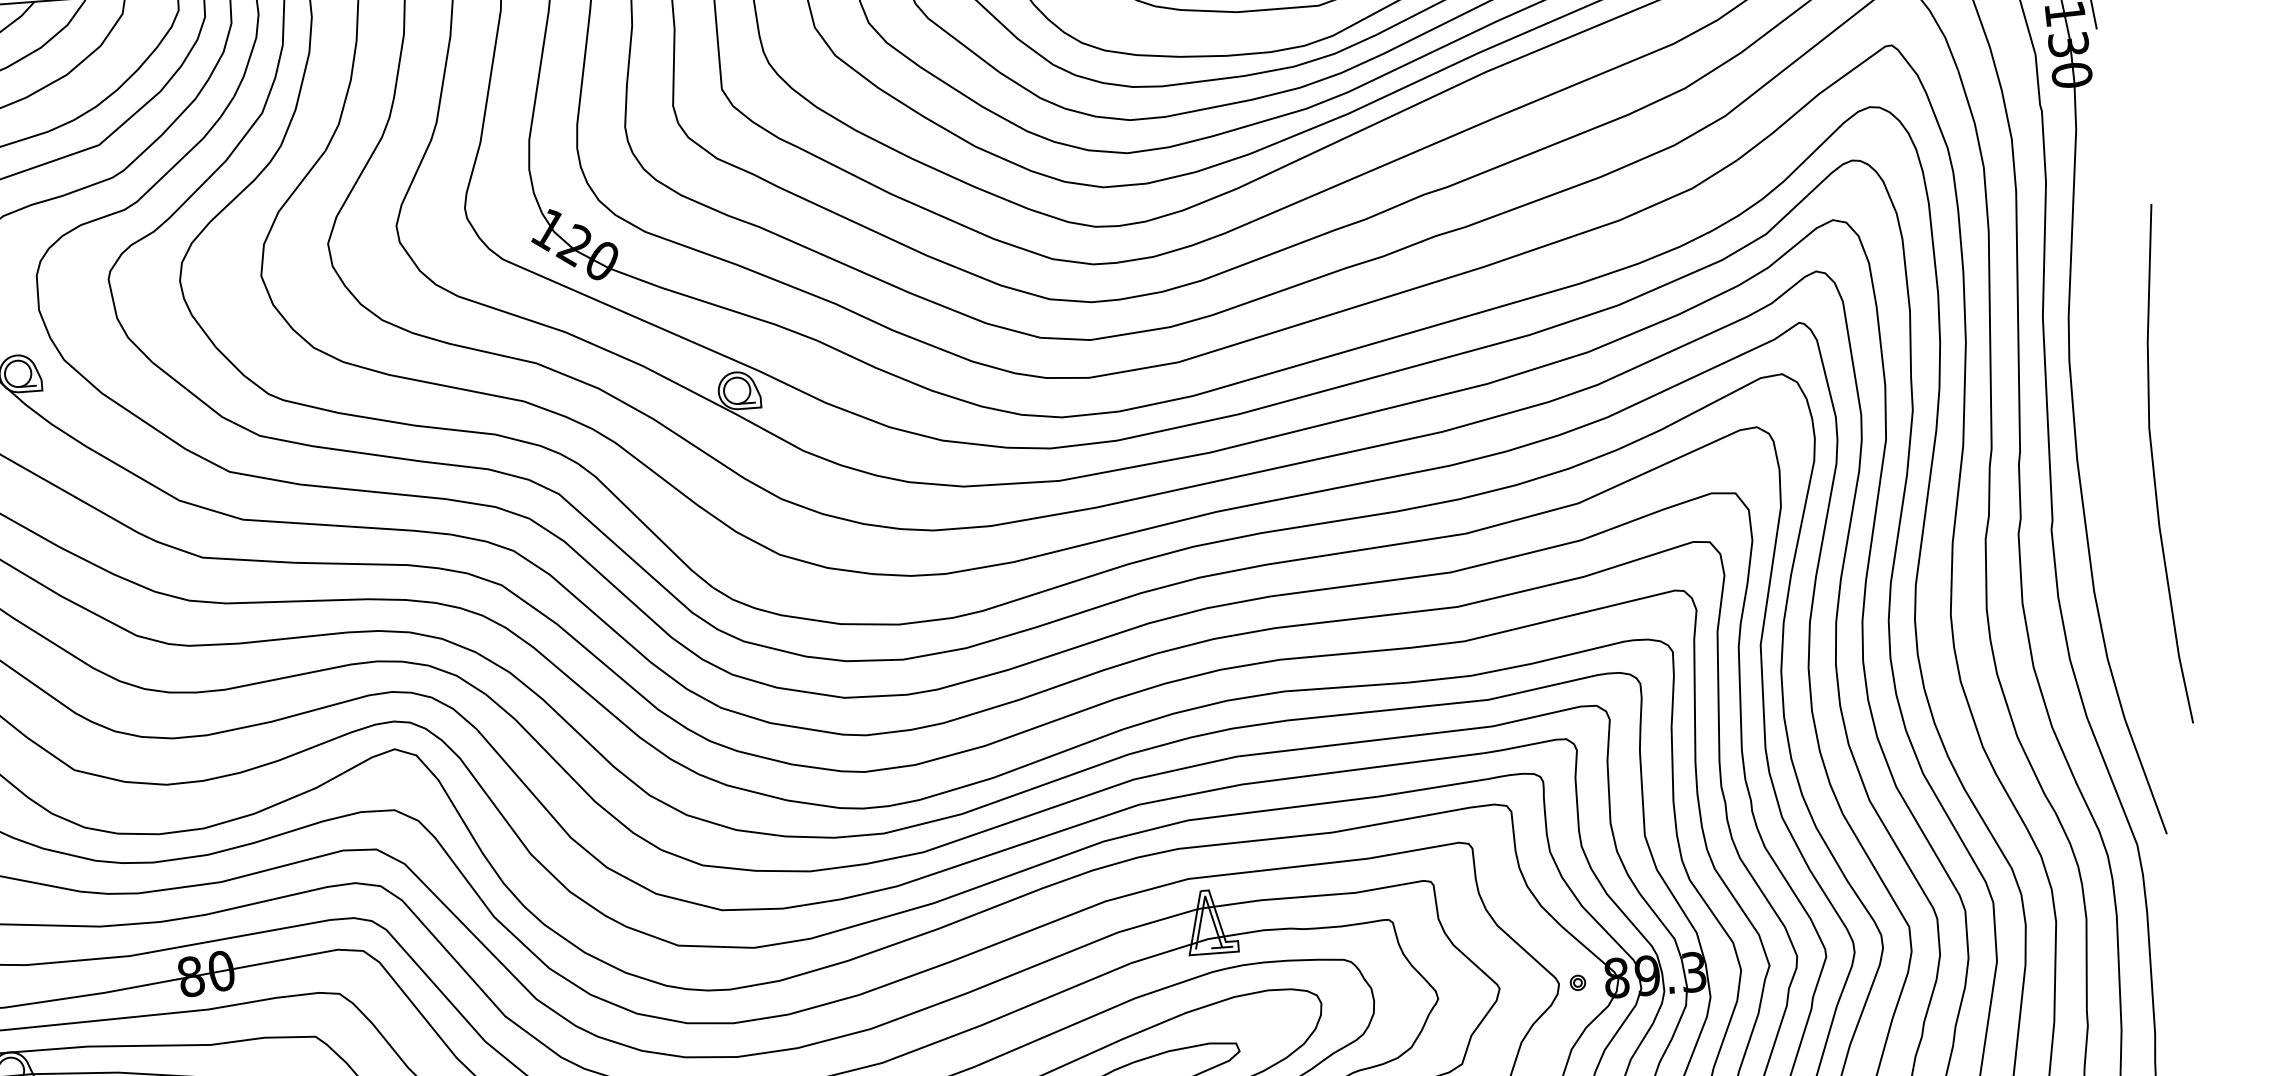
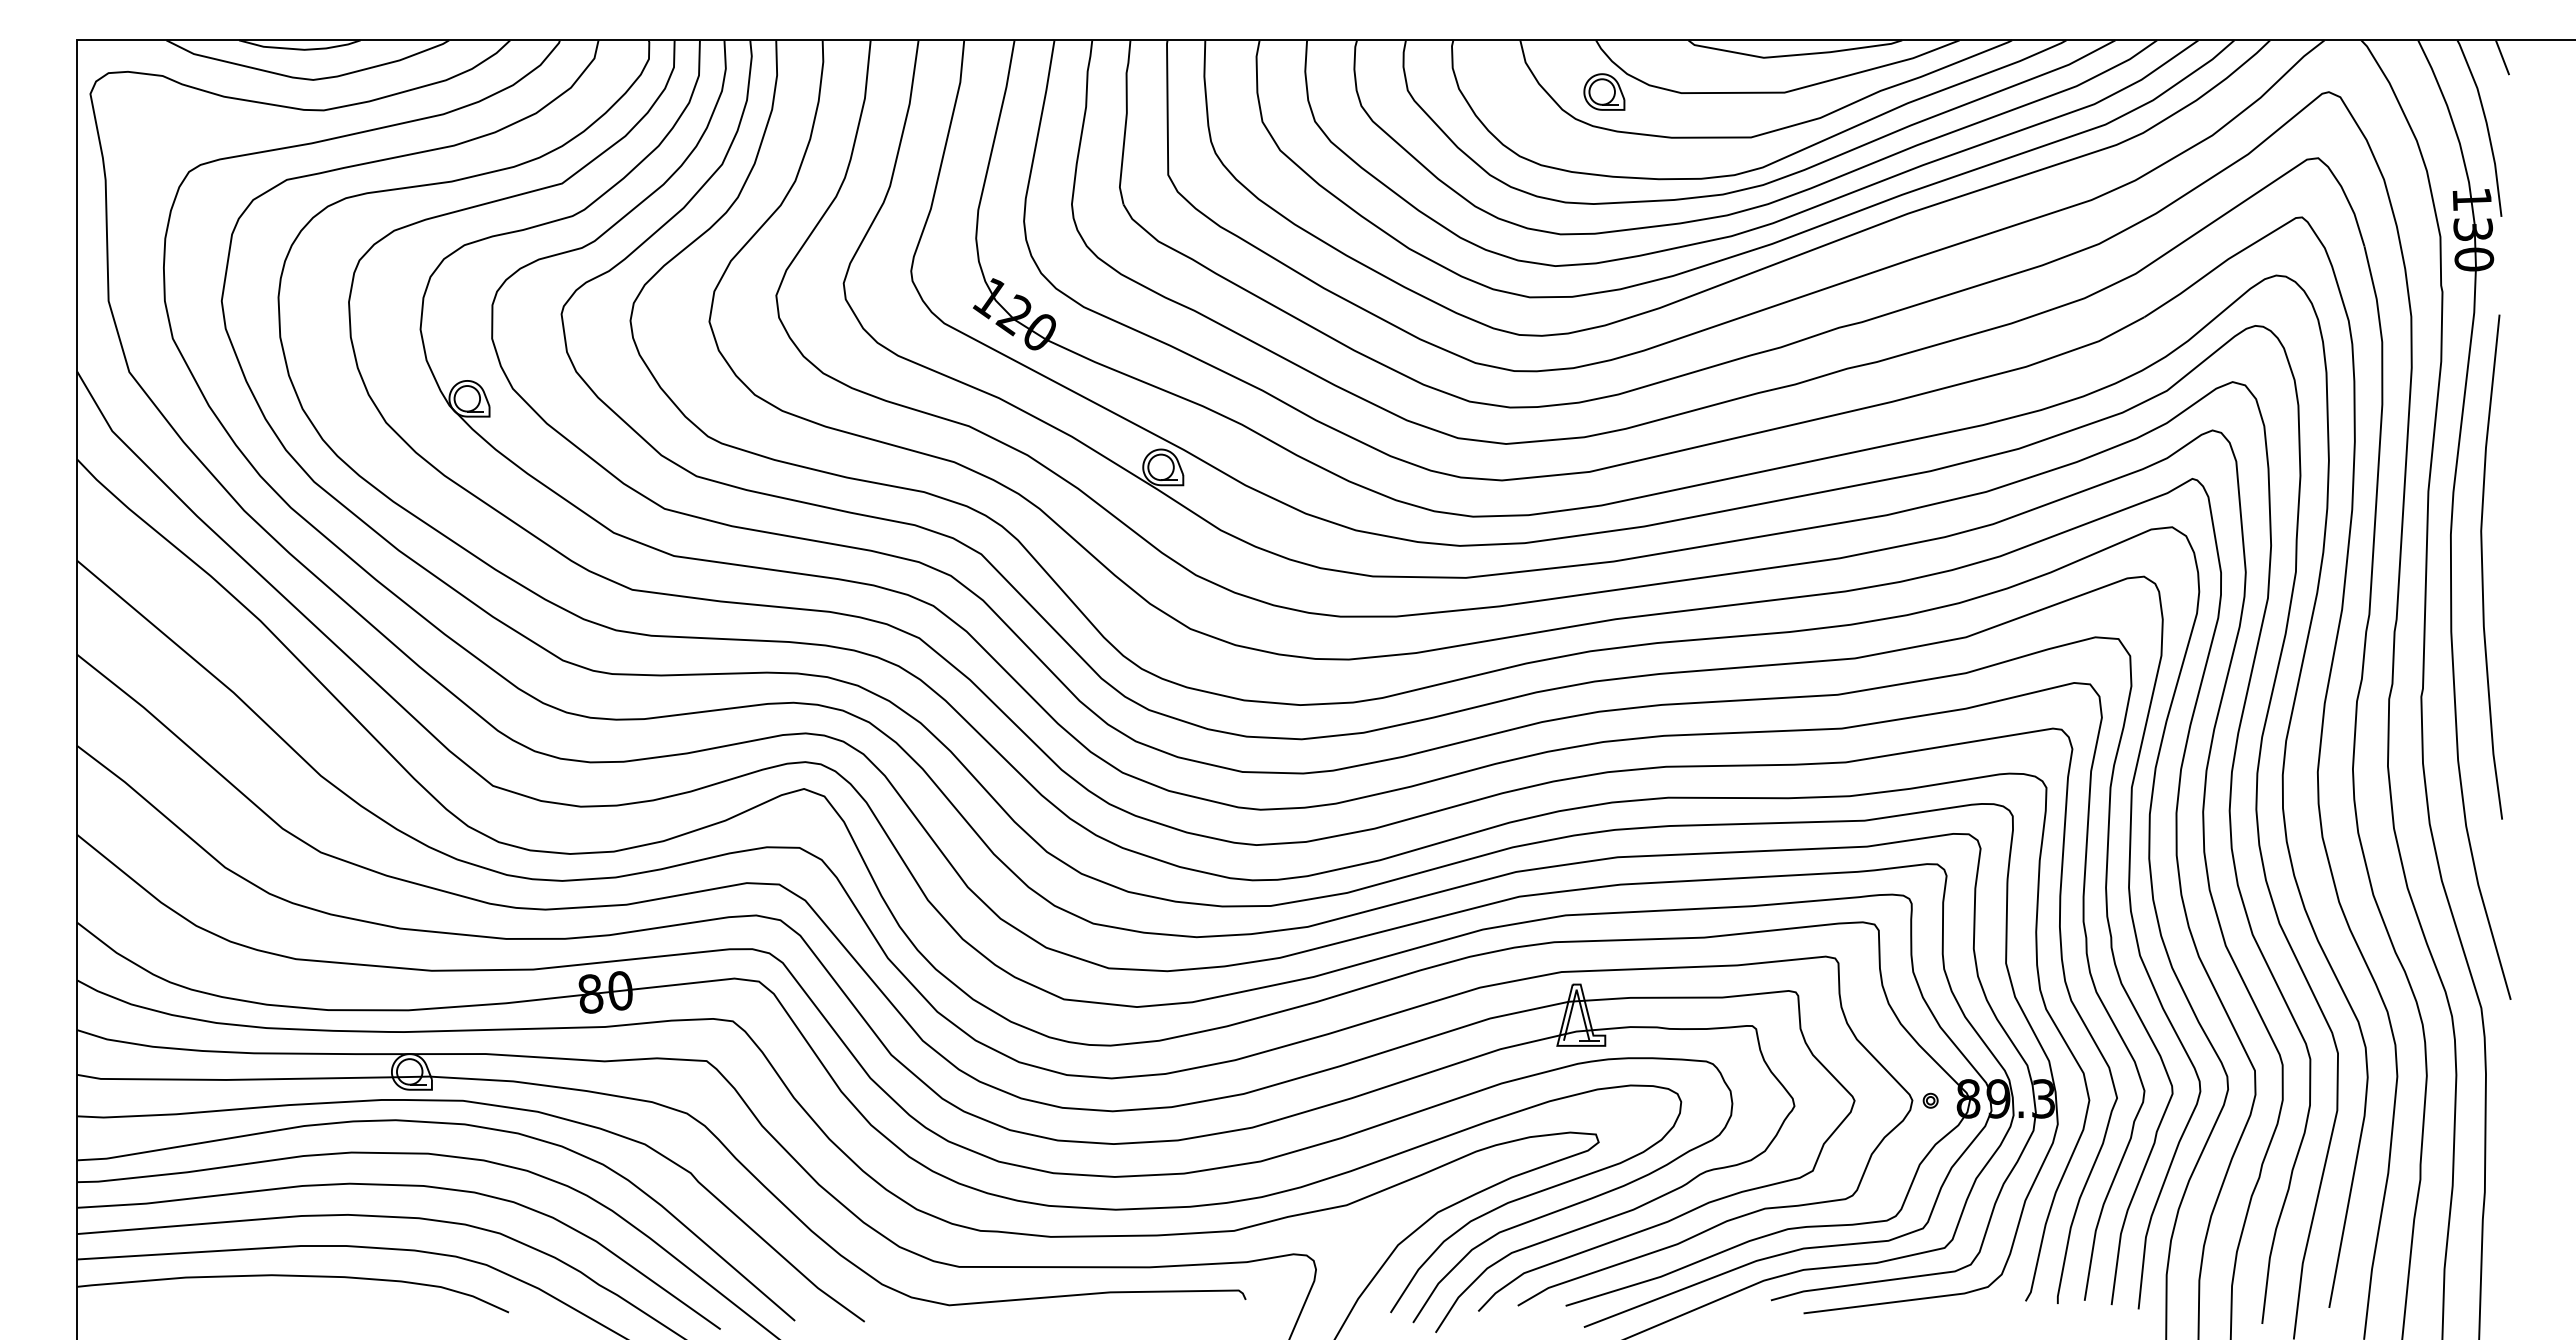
curve: (2154, 464) -> (2483, 566), moved

